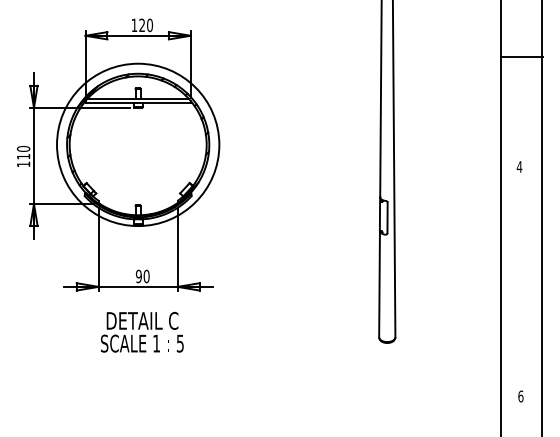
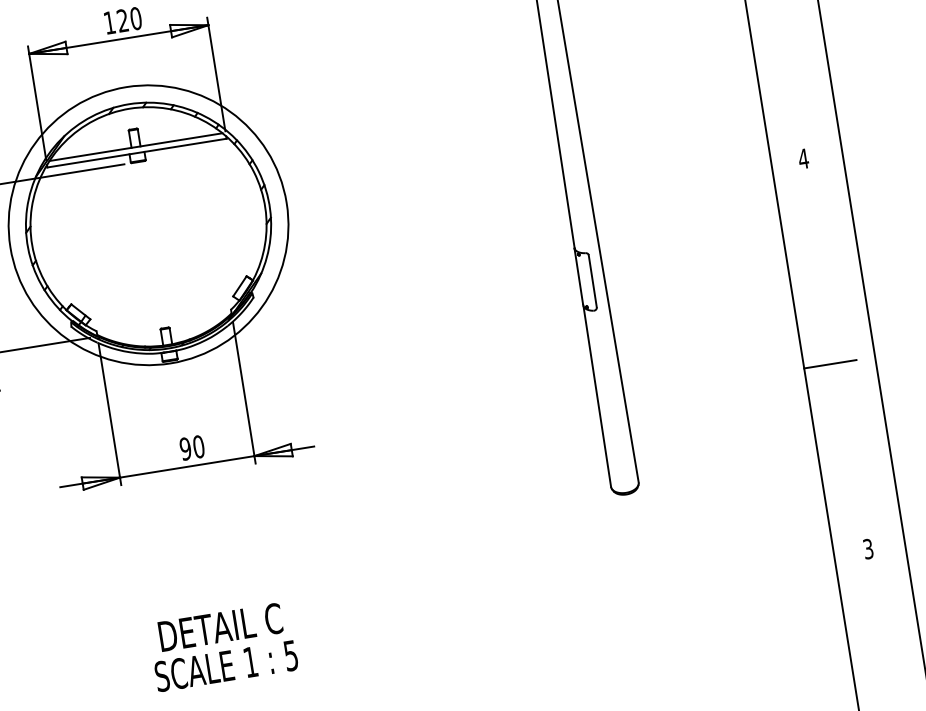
line: (515, 287) -> (829, 365), added
text: (142, 332) -> (223, 647), moved
text: (520, 396) -> (867, 549), 6 -> 3

